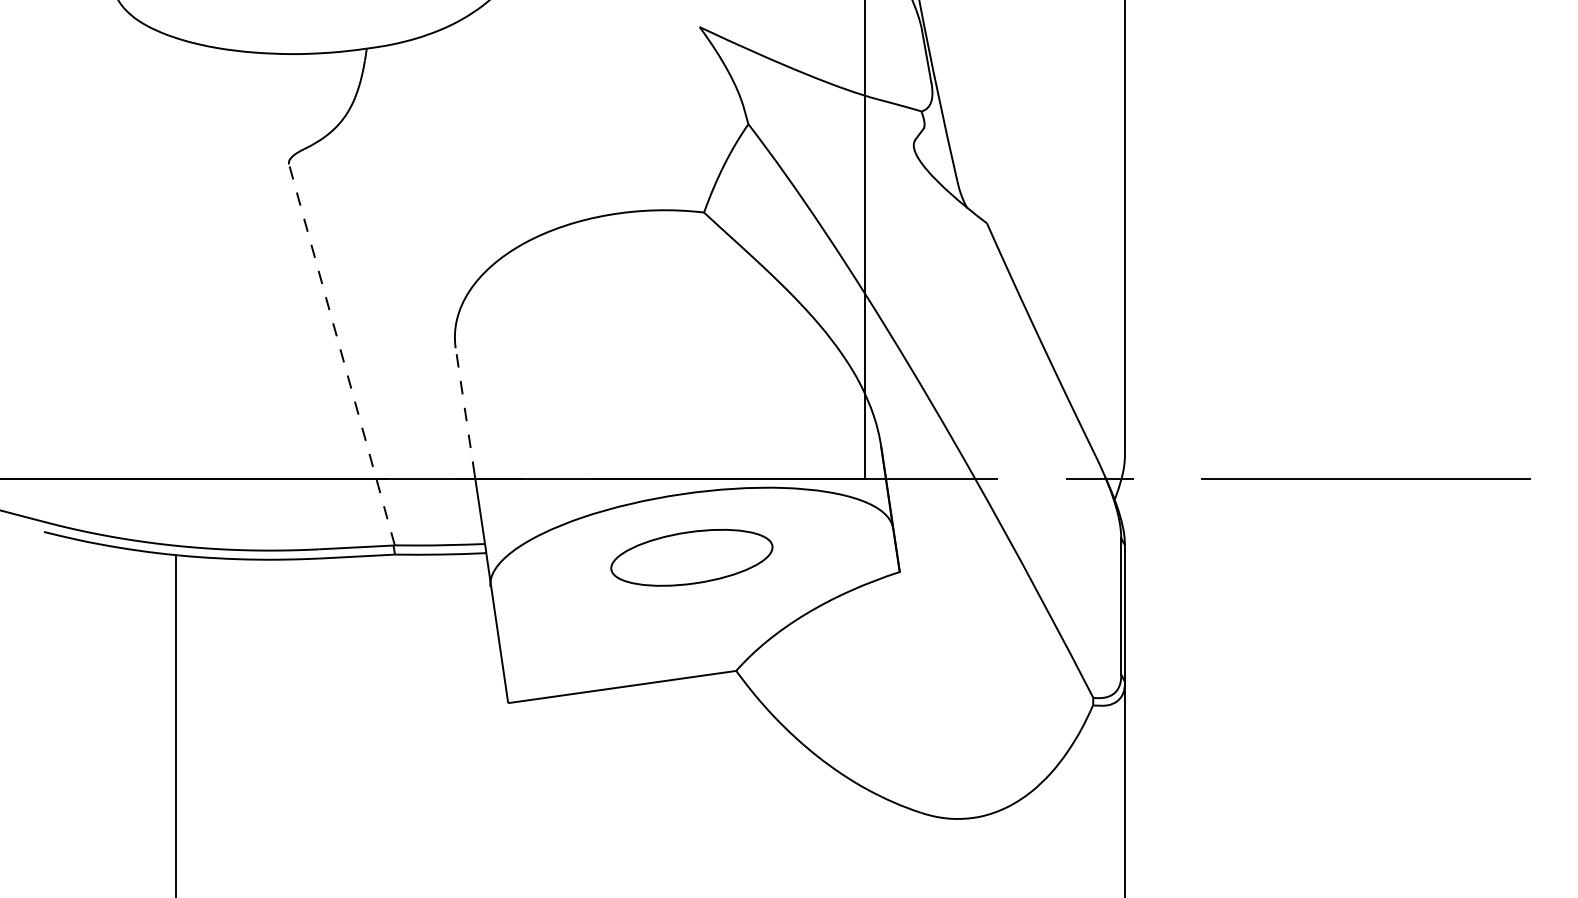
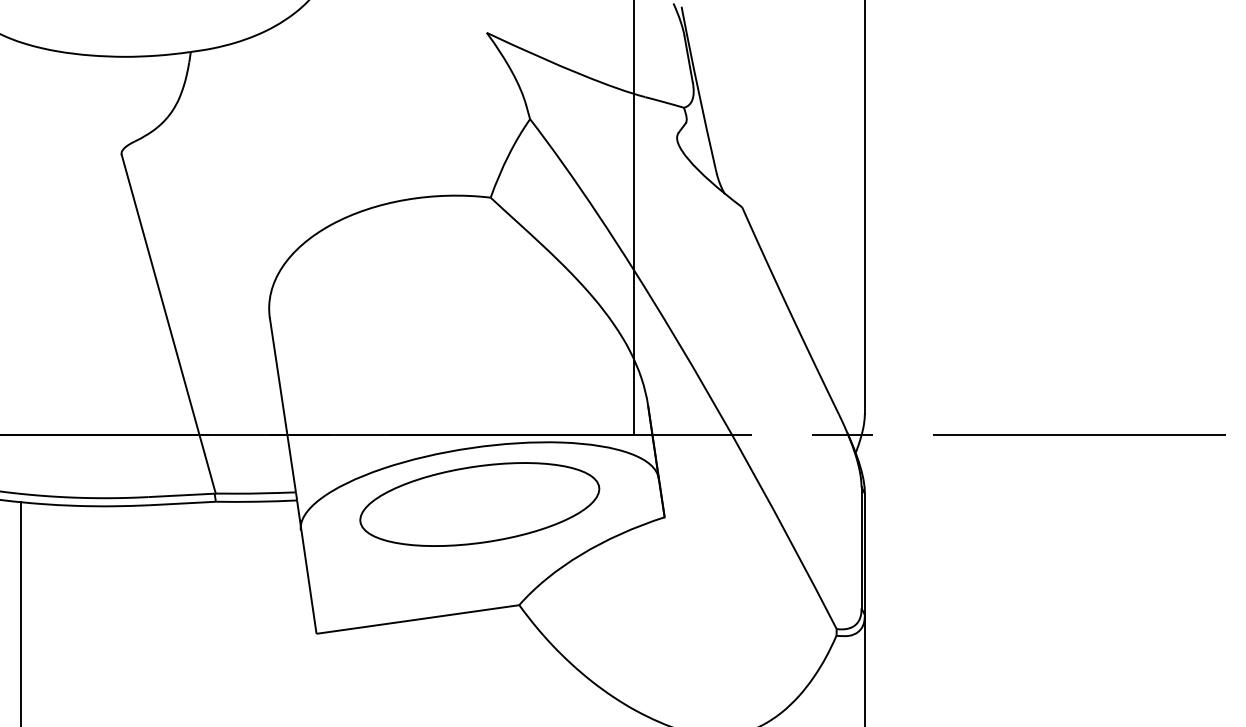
line: (341, 354) -> (168, 323), dashed -> solid
line: (465, 411) -> (278, 374), dashed -> solid
part: (691, 557) -> (479, 504), size x1.67

